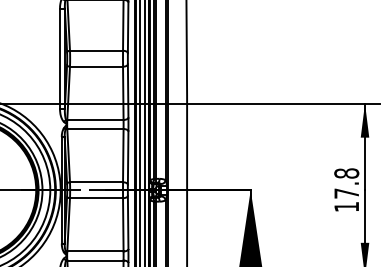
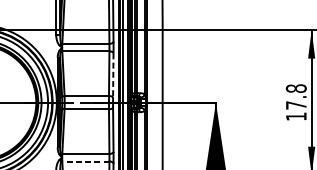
line: (128, 158) -> (113, 76), solid -> dashed
line: (94, 260) -> (85, 161), solid -> dashed

